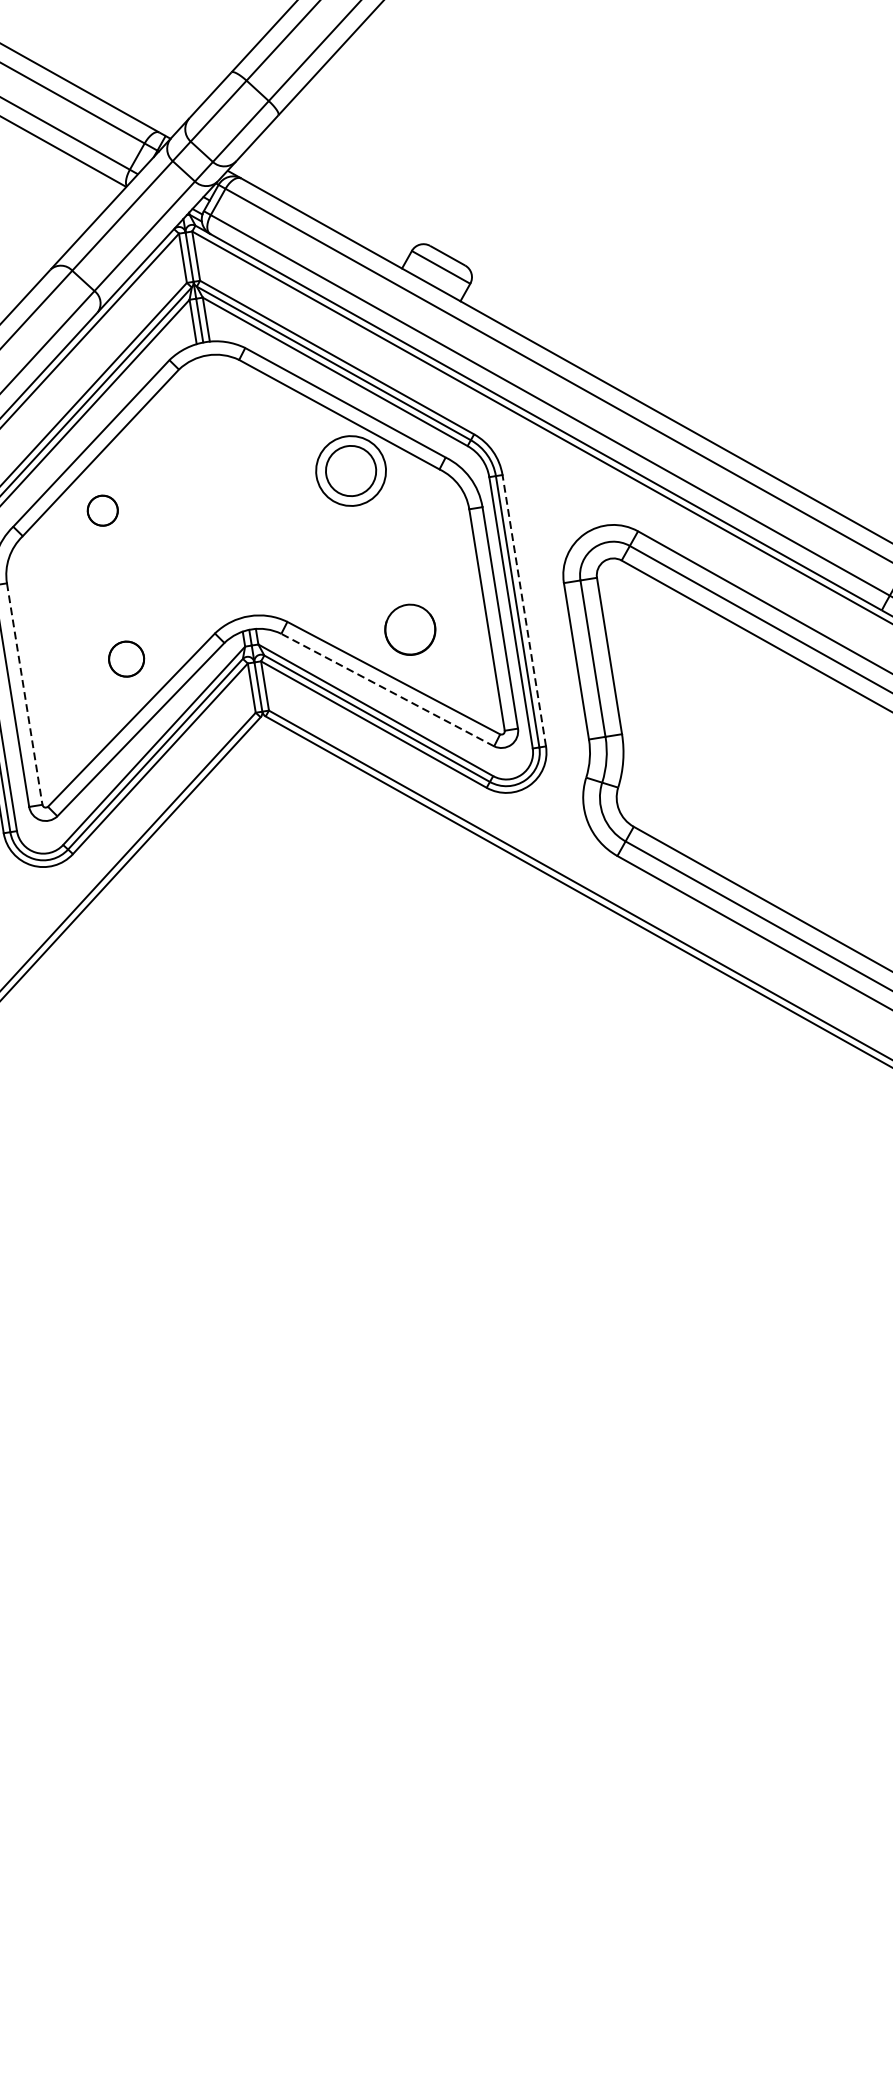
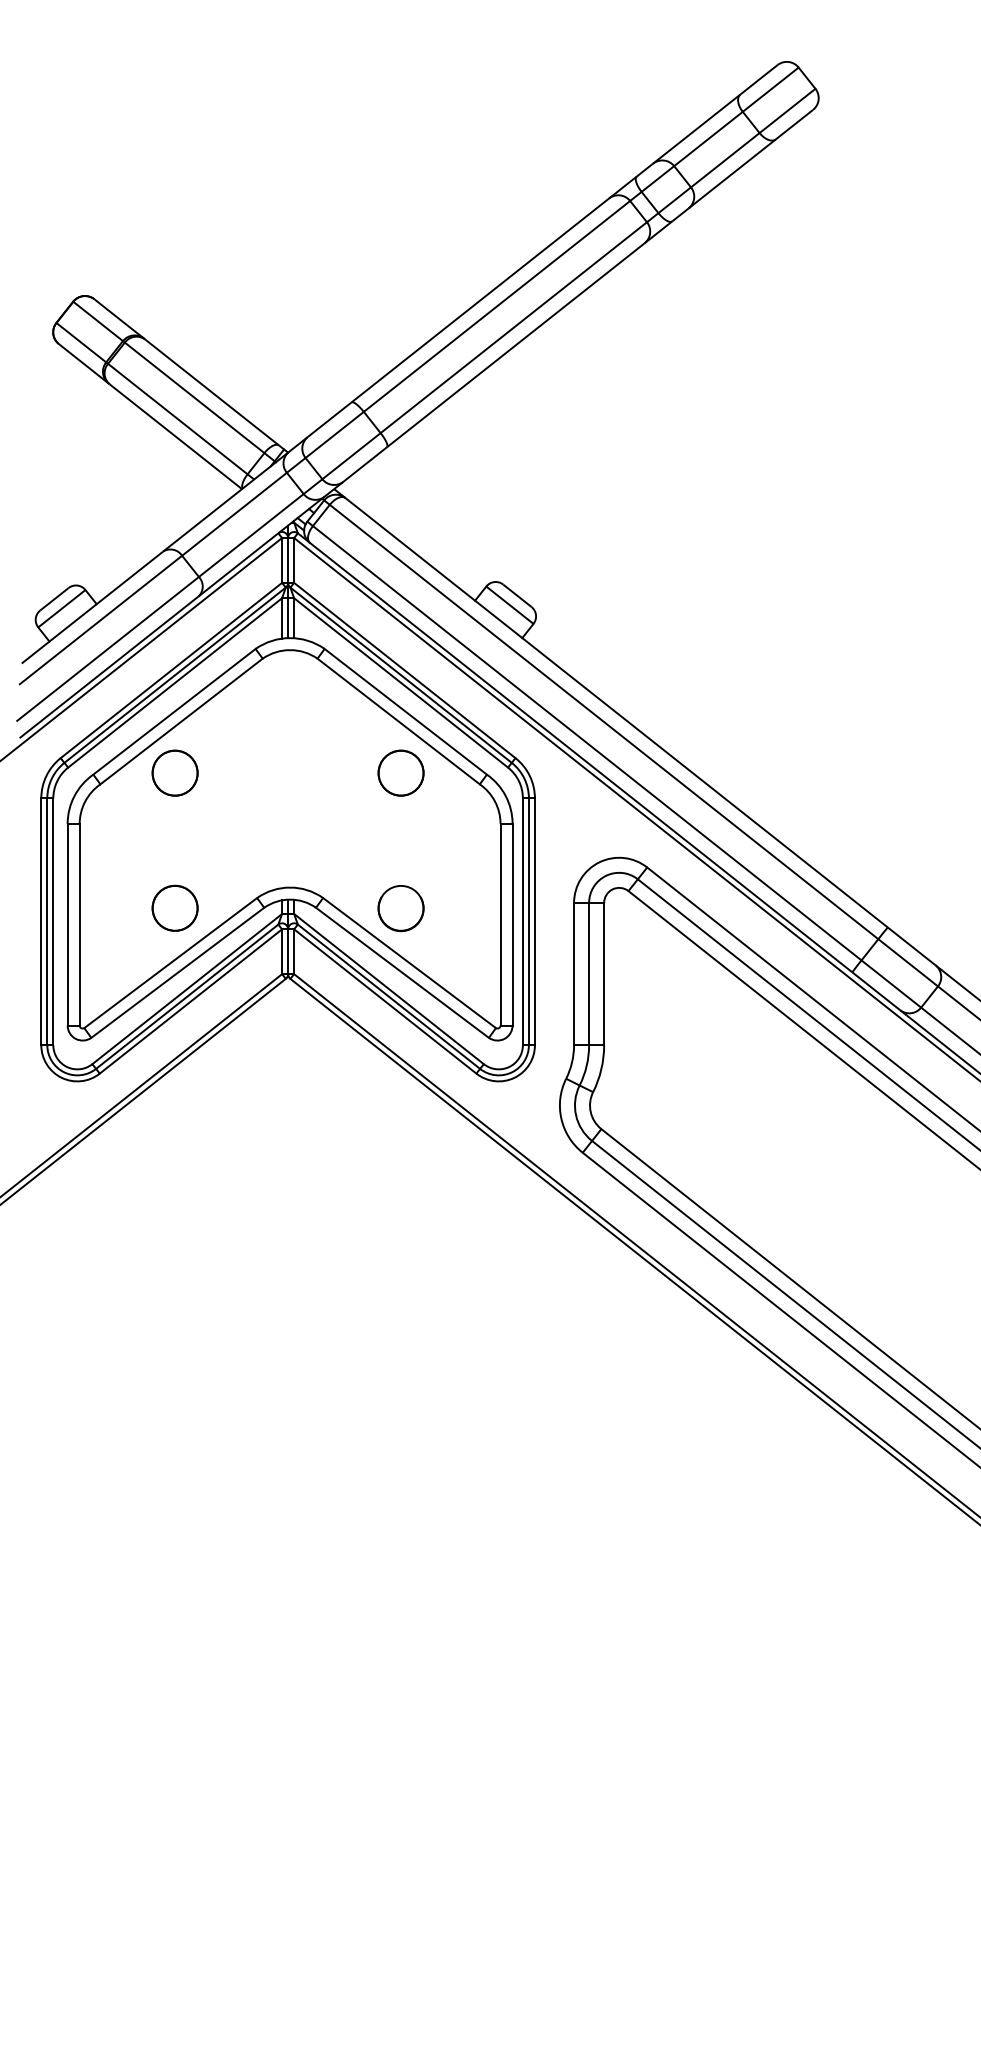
circle: (350, 470) -> (400, 772), size x0.71
circle: (102, 510) -> (174, 772), size x1.67
line: (523, 610) -> (534, 921), dashed -> solid
part: (409, 629) -> (400, 908), moved
circle: (125, 658) -> (174, 907), size x1.43
line: (387, 689) -> (402, 972), dashed -> solid
line: (24, 693) -> (79, 924), dashed -> solid

